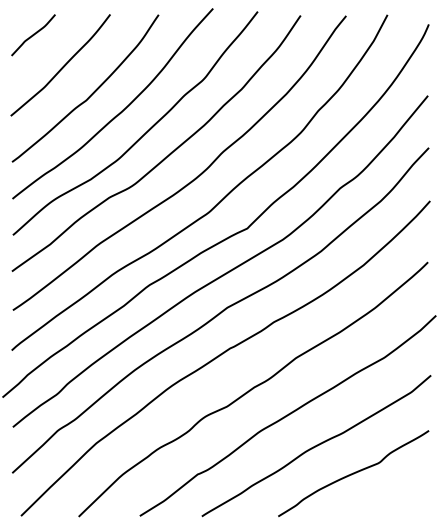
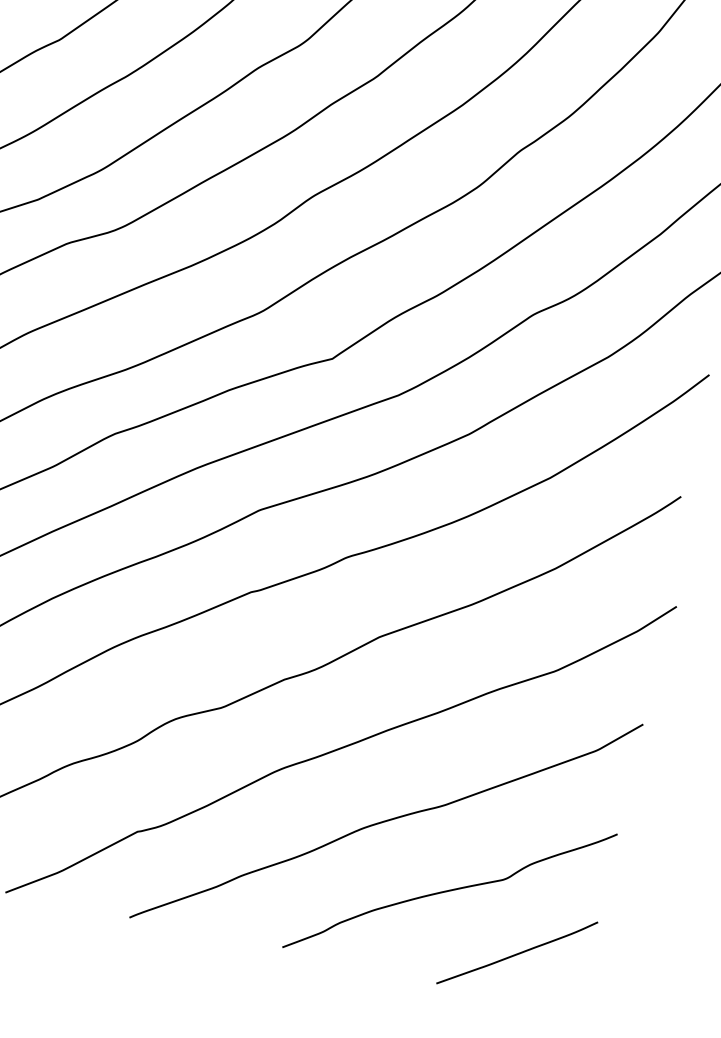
line: (391, 497) -> (516, 953), added

